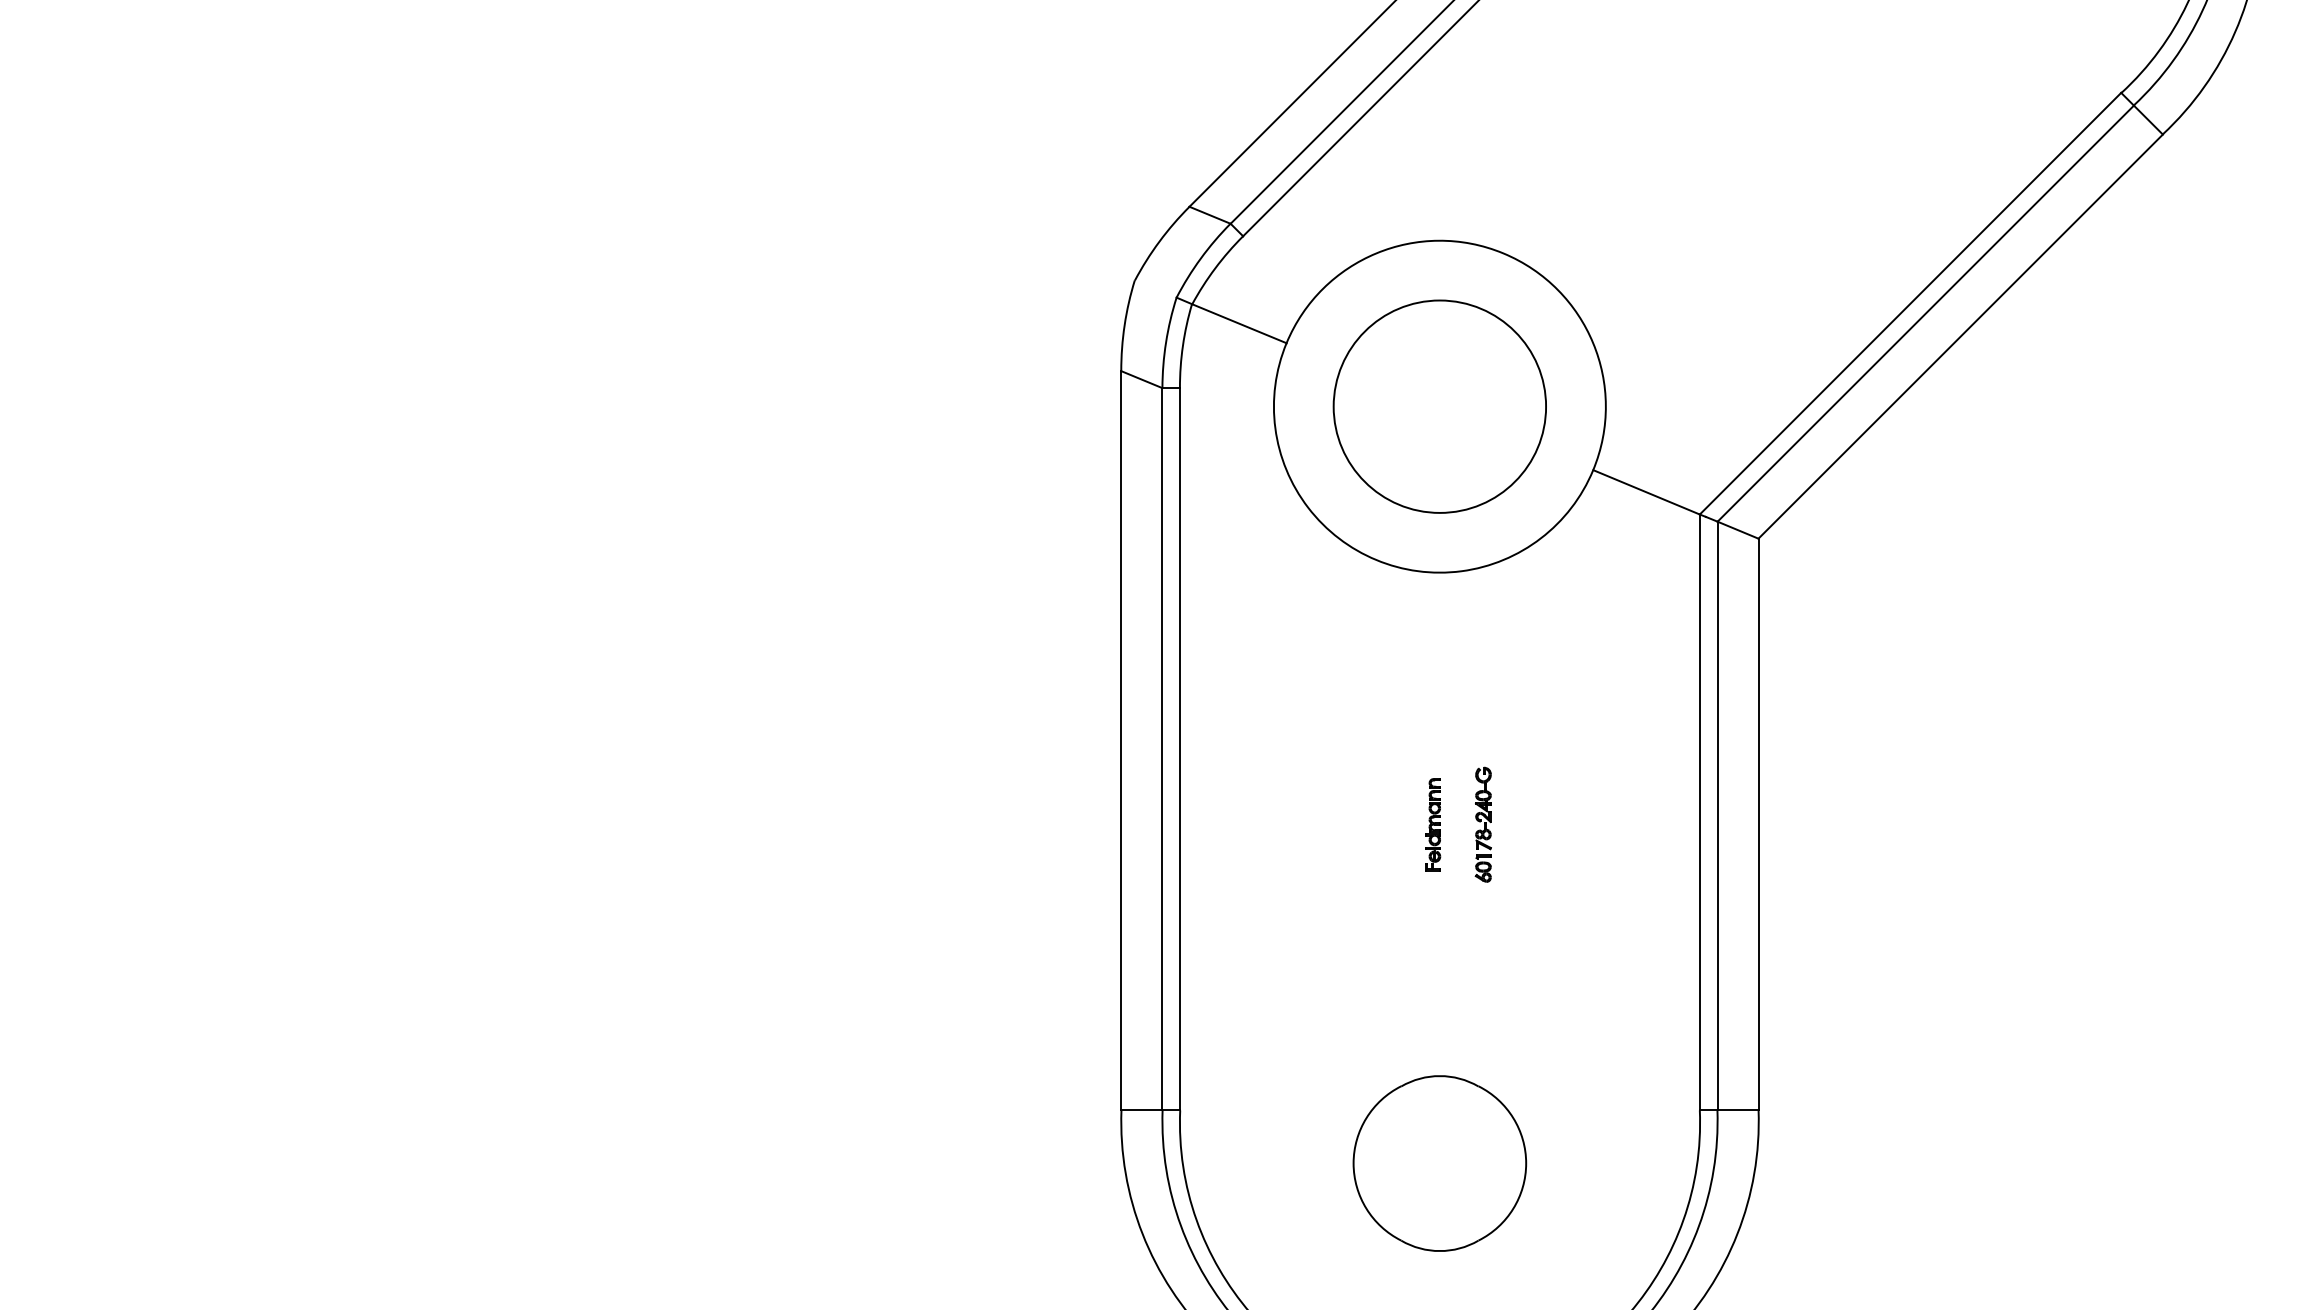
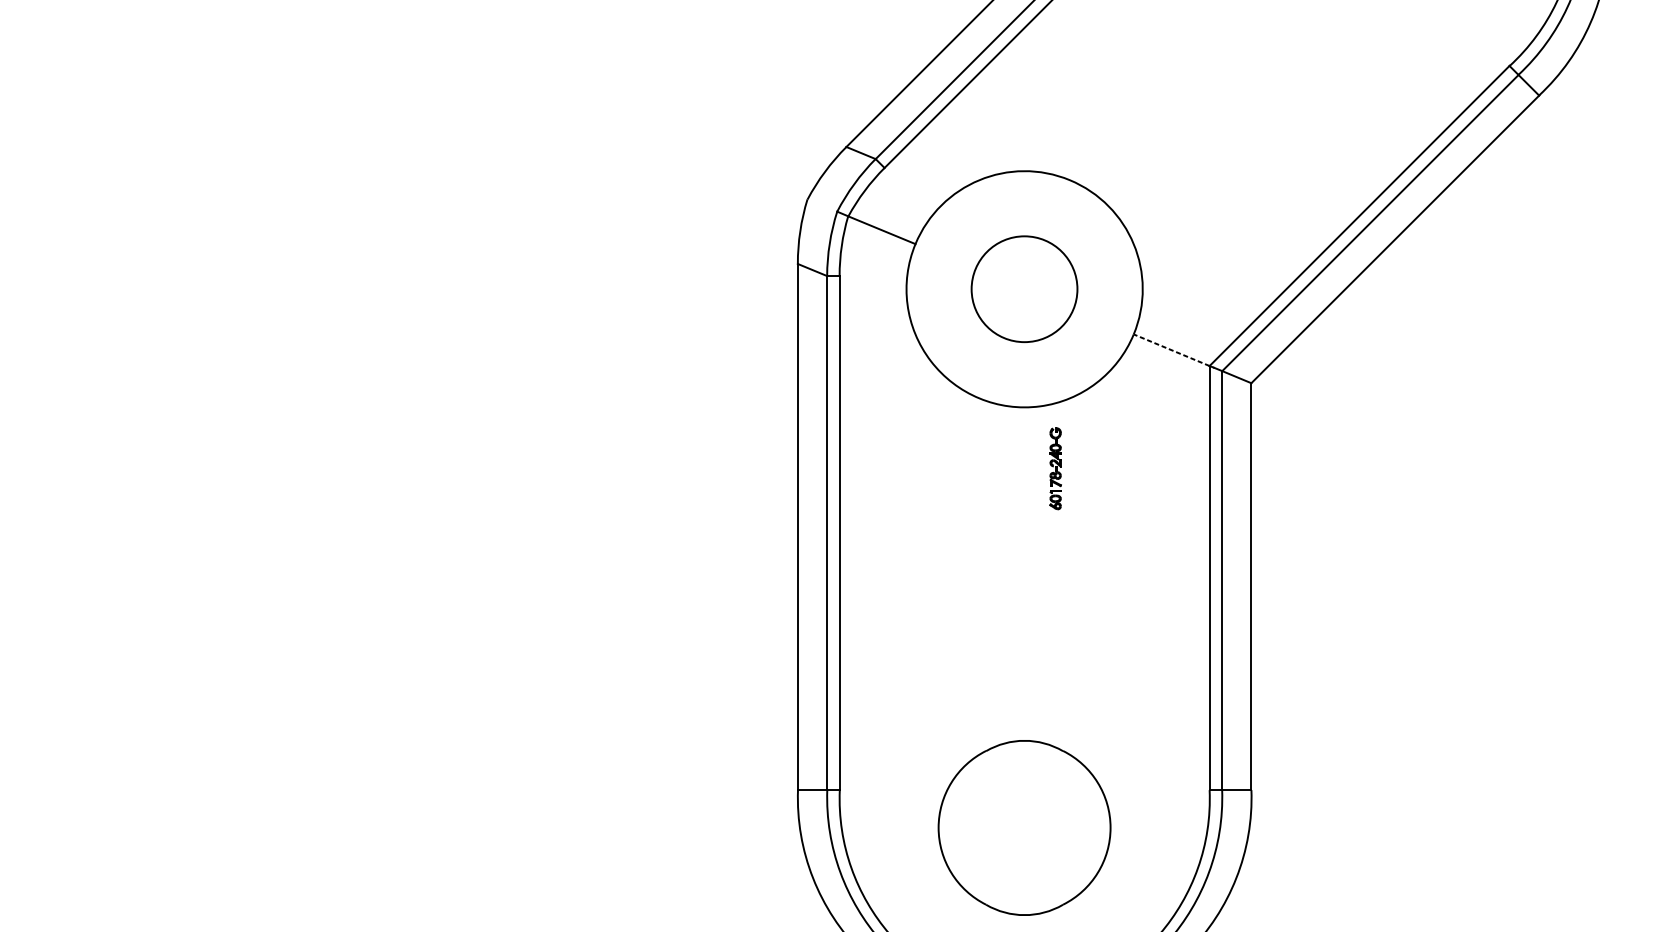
circle: (1439, 406) -> (1024, 289), size x0.7
line: (1646, 492) -> (1171, 350), solid -> dashed
part: (1433, 824) -> (1020, 586), removed
part: (1482, 824) -> (1054, 468), moved
part: (1439, 1163) -> (1024, 827), size x1.4

